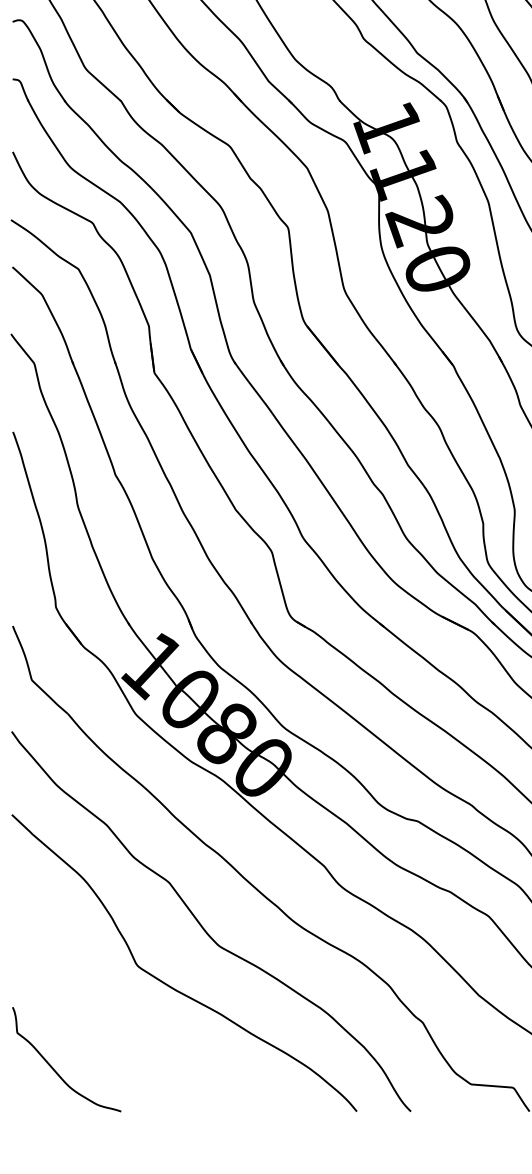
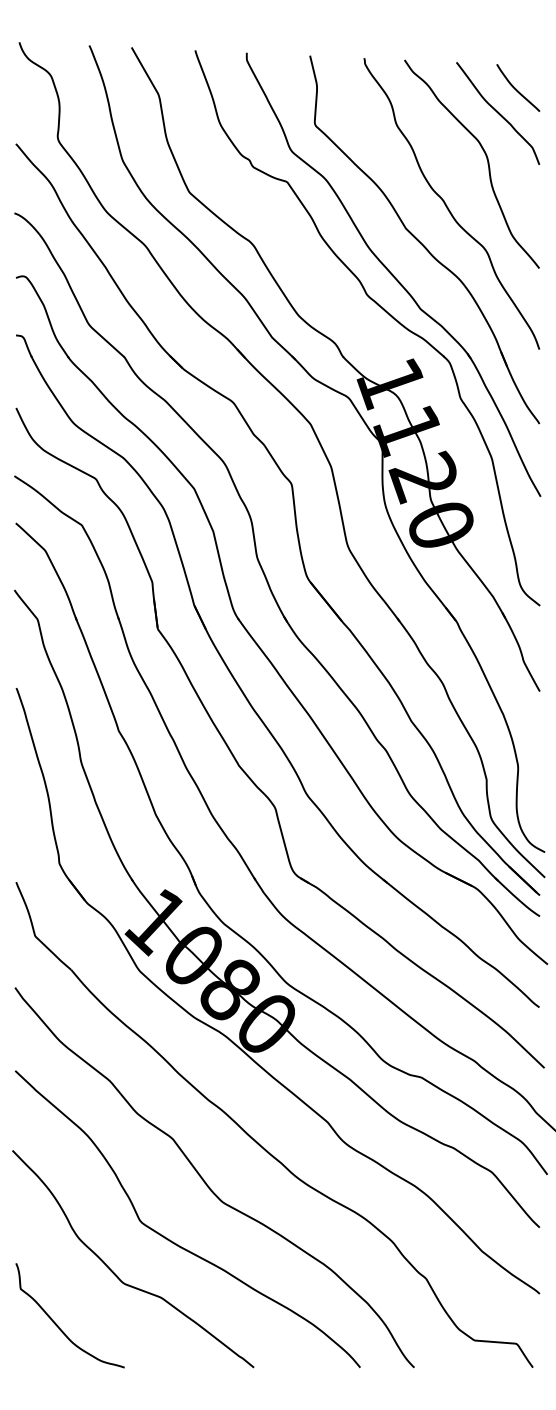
curve: (114, 1019) -> (117, 1275), added

